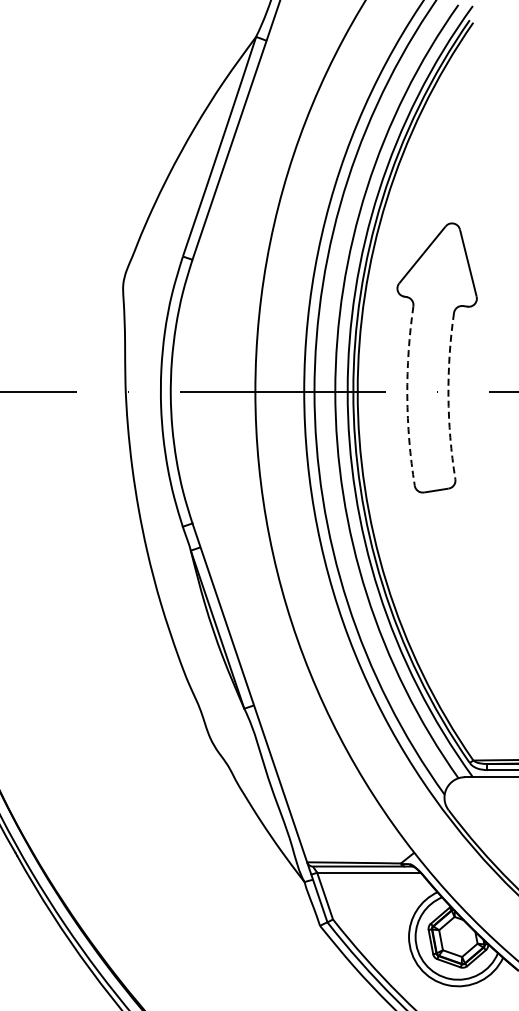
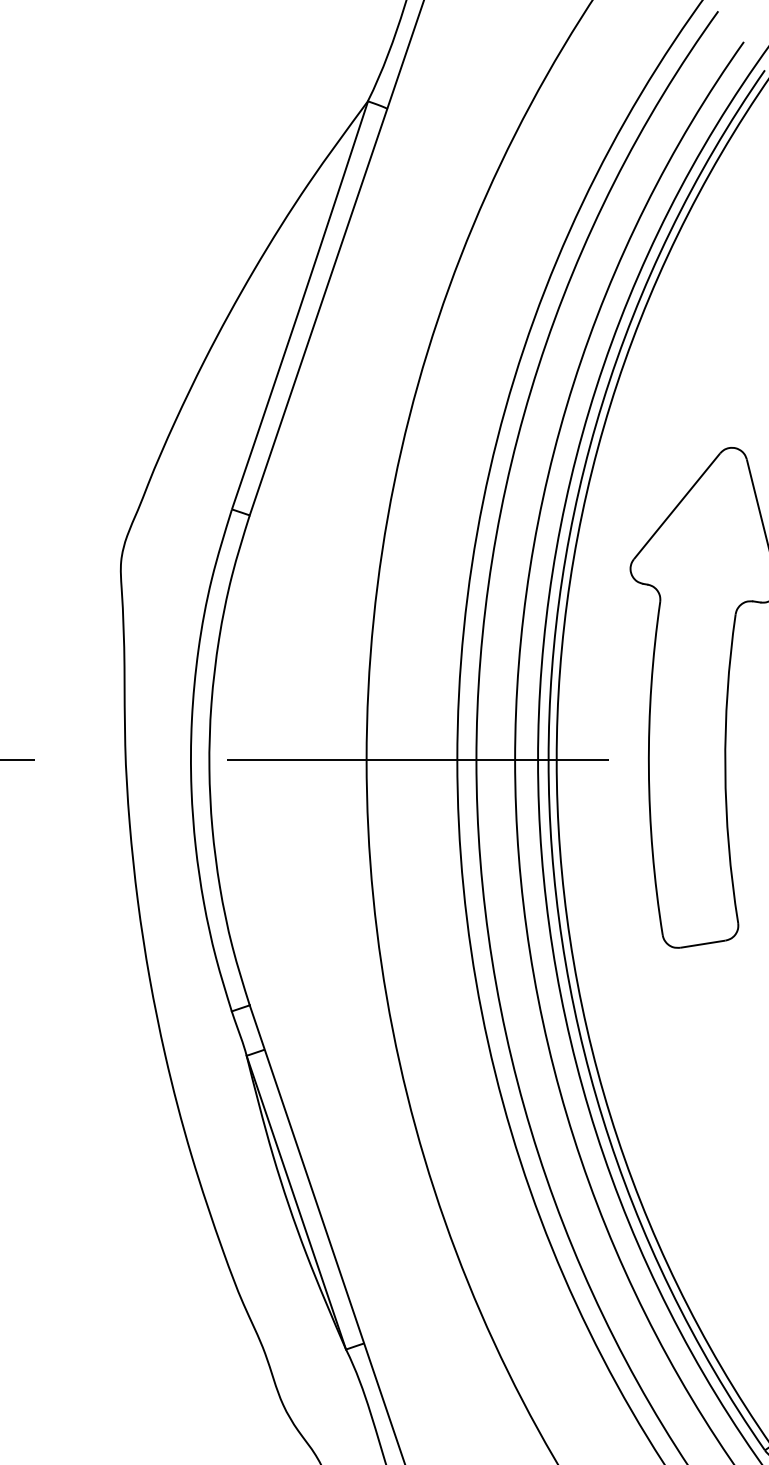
arc: (407, 396) -> (649, 769), dashed -> solid
arc: (448, 396) -> (725, 769), dashed -> solid

